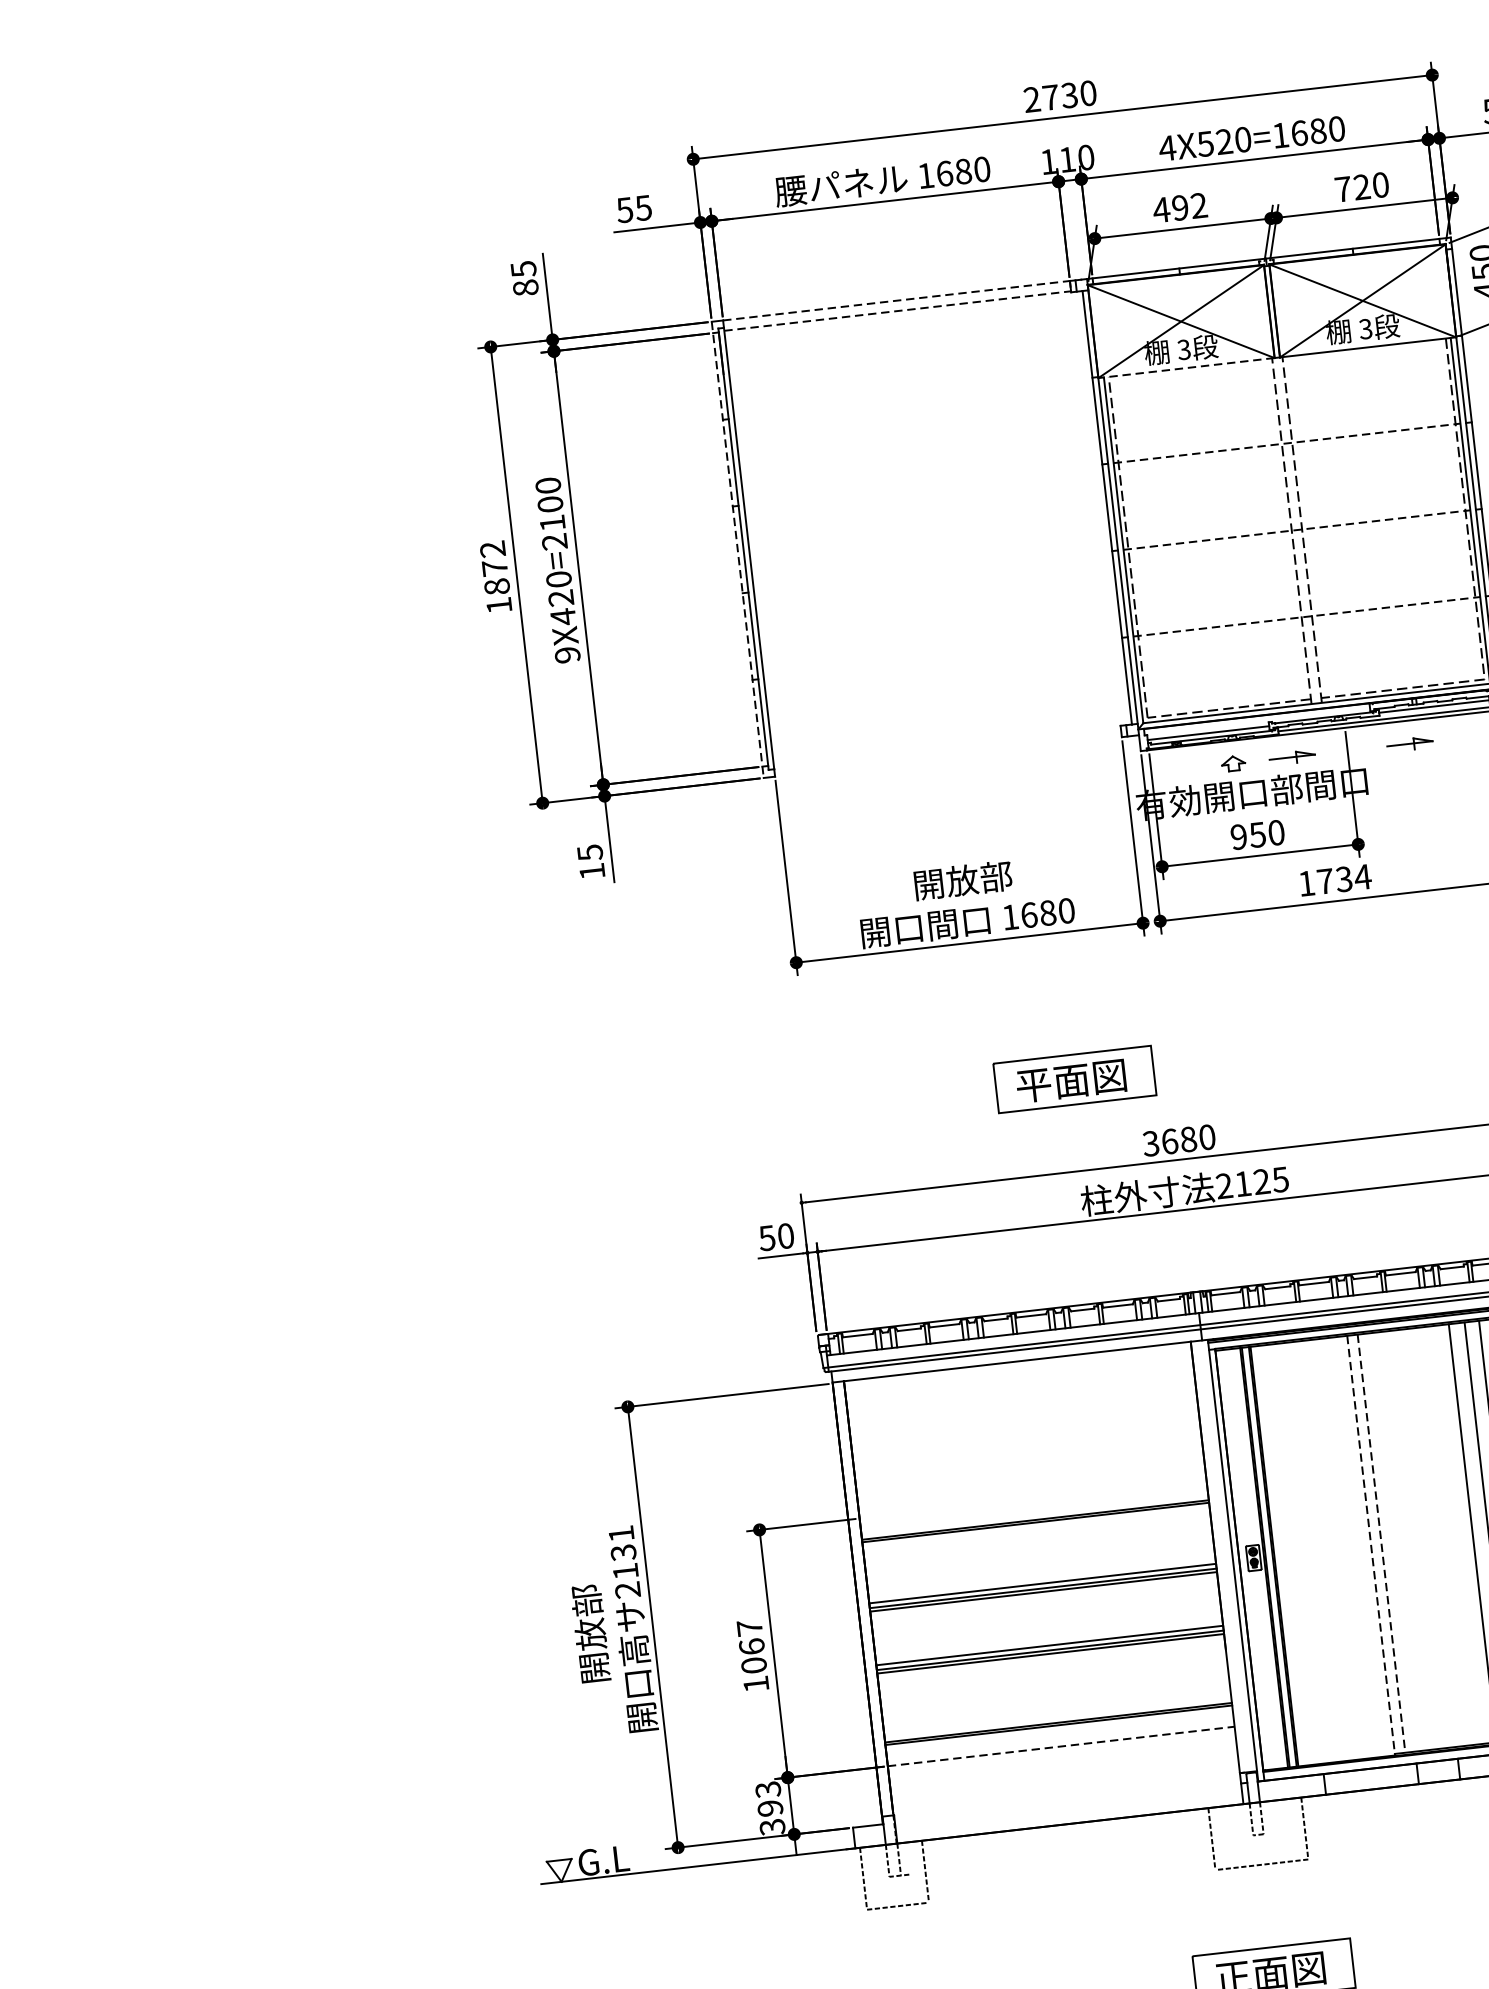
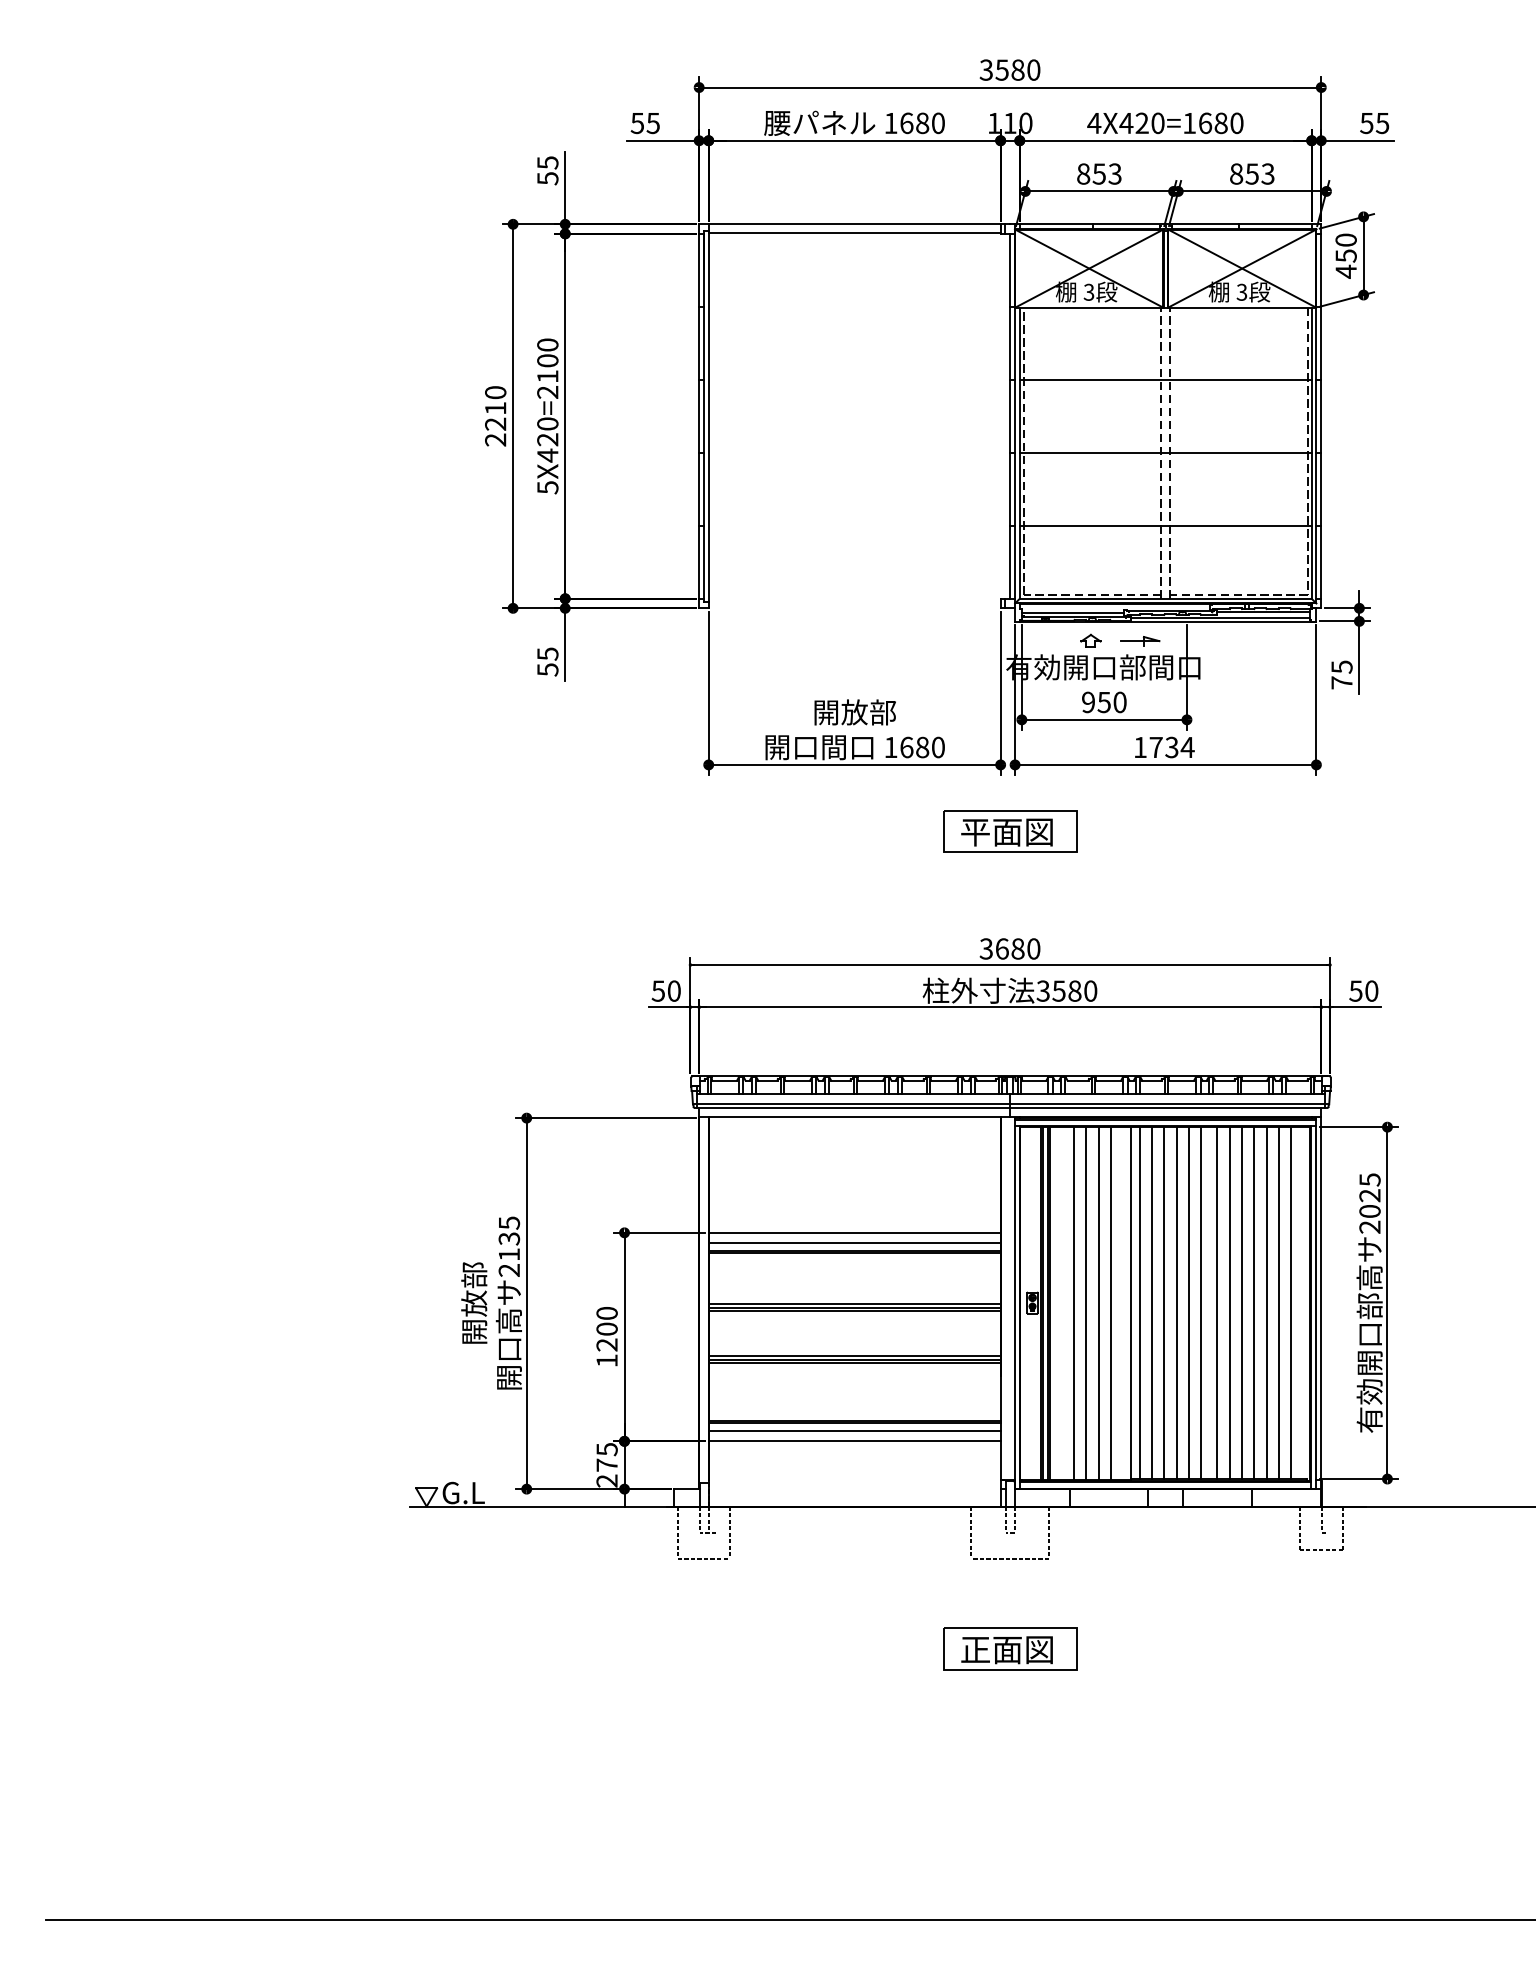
text: (1049, 96) -> (1001, 69), 2730 -> 3580
text: (1205, 144) -> (1126, 123), 4X520=1680 -> 4X420=1680
text: (1362, 186) -> (1252, 173), 720 -> 853
text: (1179, 207) -> (1098, 173), 492 -> 853
text: (525, 287) -> (547, 178), 85 -> 55
line: (896, 300) -> (854, 224), dashed -> solid
line: (897, 311) -> (854, 233), dashed -> solid
line: (1185, 367) -> (1088, 307), dashed -> solid
line: (1286, 443) -> (1165, 379), dashed -> solid
line: (1296, 529) -> (1165, 452), dashed -> solid
line: (738, 550) -> (699, 416), dashed -> solid
text: (495, 577) -> (495, 416), 1872 -> 2210
line: (1306, 616) -> (1165, 525), dashed -> solid
text: (567, 654) -> (547, 487), 9X420=2100 -> 5X420=2100
part: (1410, 744) -> (1239, 641), removed
text: (591, 871) -> (547, 669), 15 -> 55
part: (1075, 1079) -> (1010, 831), moved
text: (1251, 1182) -> (1066, 990), 2125 -> 3580
line: (1032, 1498) -> (854, 1232), added
line: (1034, 1510) -> (854, 1242), added
text: (621, 1533) -> (509, 1222), 2131 -> 2135
line: (1453, 1535) -> (1200, 1303), added
line: (1439, 1537) -> (1188, 1303), added
line: (1424, 1539) -> (1176, 1303), added
line: (1410, 1540) -> (1164, 1303), added
line: (1396, 1542) -> (1152, 1303), added
line: (1382, 1544) -> (1140, 1303), dashed -> solid
line: (1371, 1545) -> (1131, 1303), dashed -> solid
line: (1346, 1548) -> (1110, 1303), added
line: (1332, 1549) -> (1098, 1303), added
line: (1317, 1551) -> (1086, 1303), added
line: (1303, 1552) -> (1074, 1303), added
text: (751, 1646) -> (606, 1328), 1067 -> 1200
line: (1059, 1734) -> (854, 1431), added
line: (1061, 1746) -> (854, 1441), dashed -> solid
text: (769, 1808) -> (606, 1465), 393 -> 275

